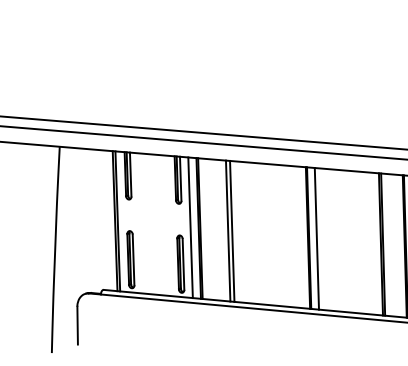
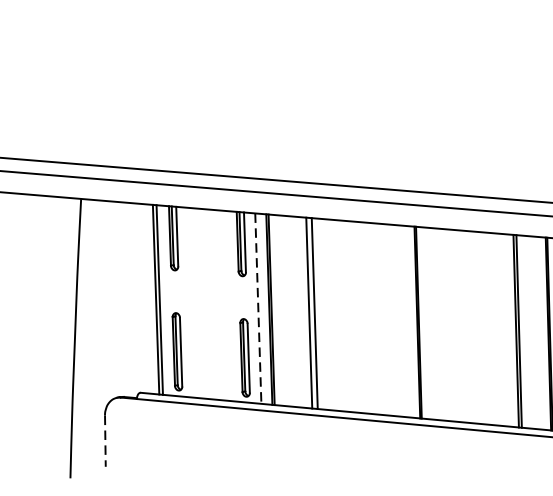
line: (190, 228) -> (258, 309), solid -> dashed
line: (316, 238) -> (428, 323), removed
line: (77, 325) -> (105, 441), solid -> dashed

